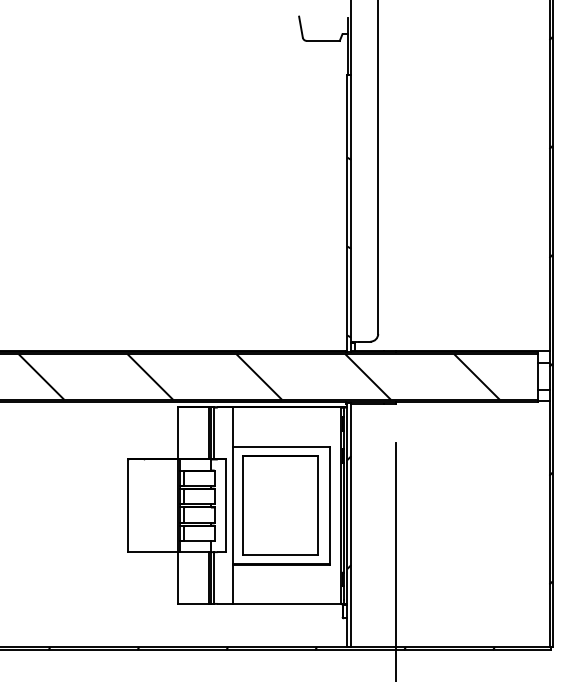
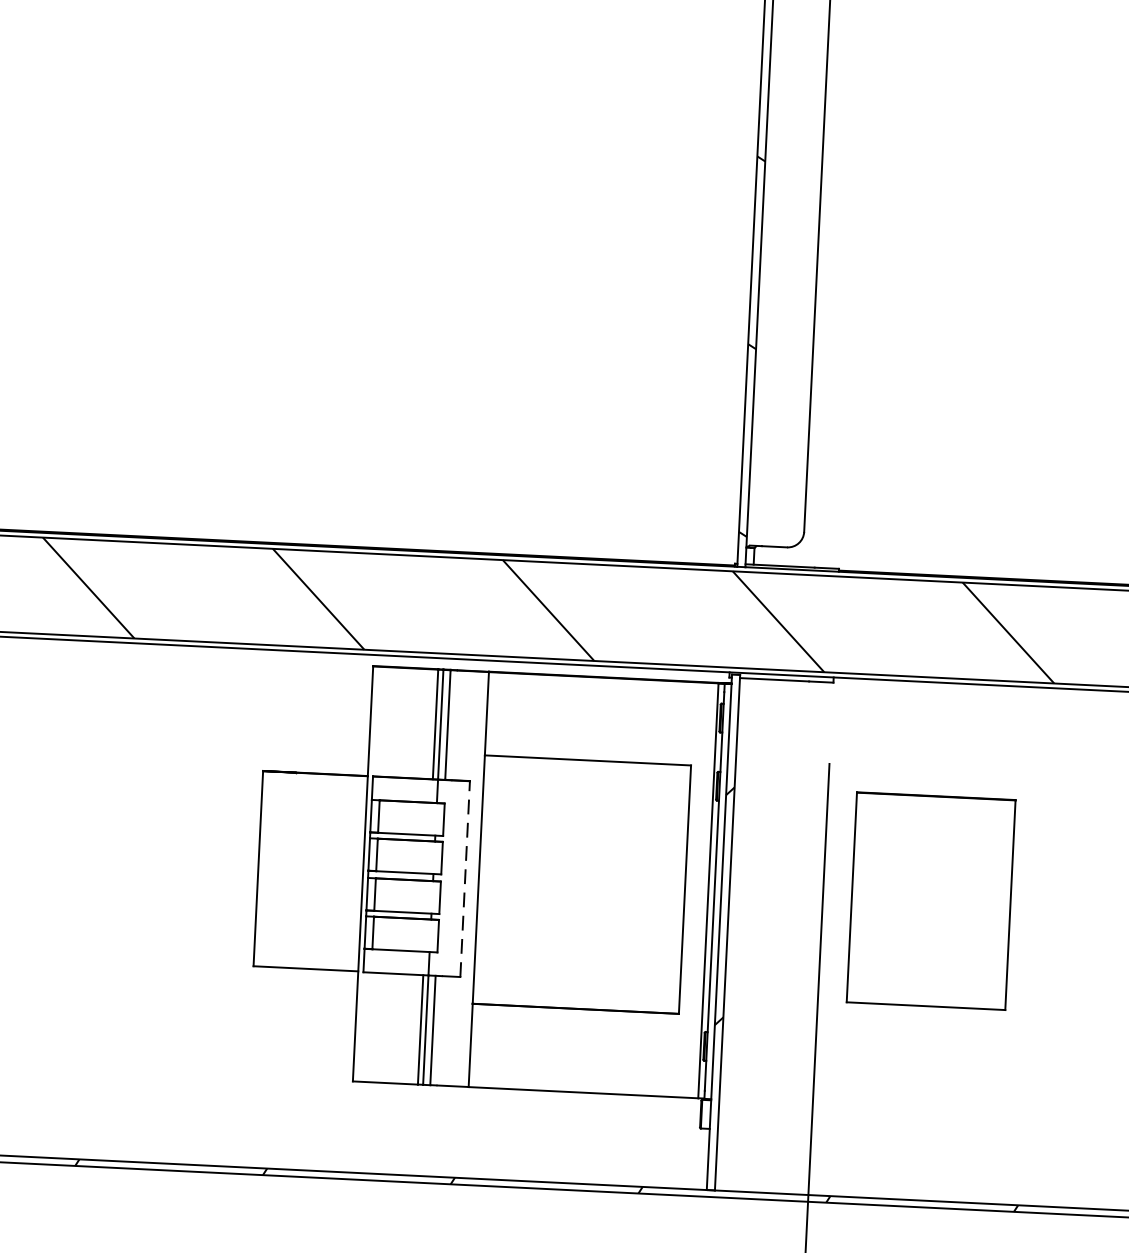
line: (226, 505) -> (466, 878), solid -> dashed
part: (280, 505) -> (930, 901), moved

